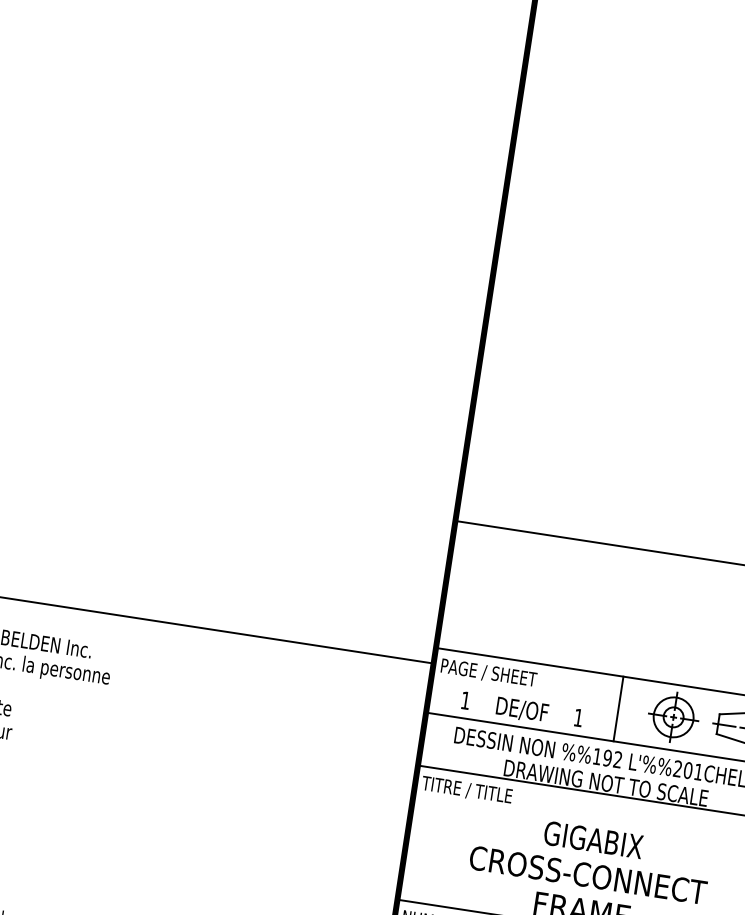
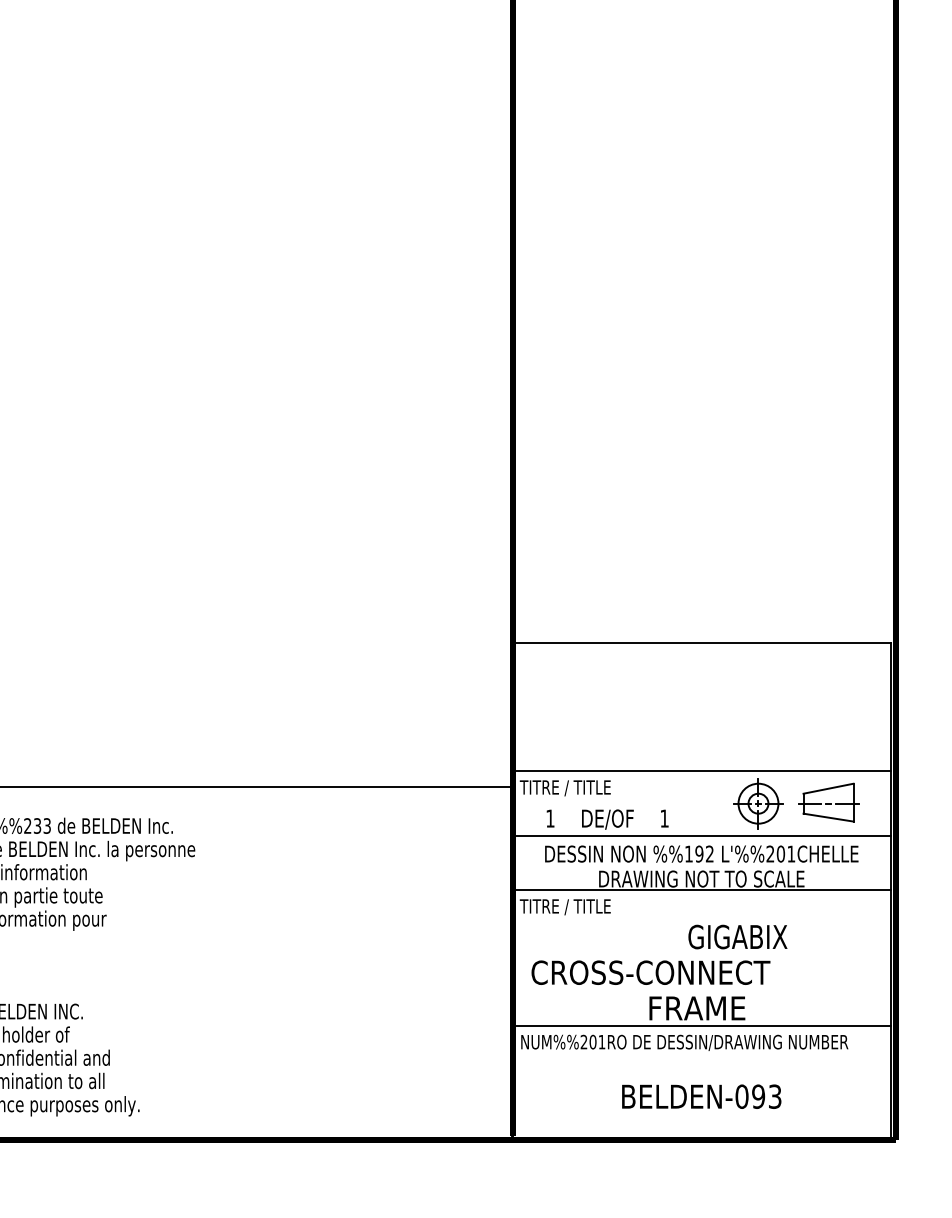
text: (488, 673) -> (568, 788), PAGE / SHEET -> TITRE / TITLE
line: (618, 708) -> (702, 803), removed
text: (593, 839) -> (737, 936), moved
text: (587, 874) -> (650, 972), moved

